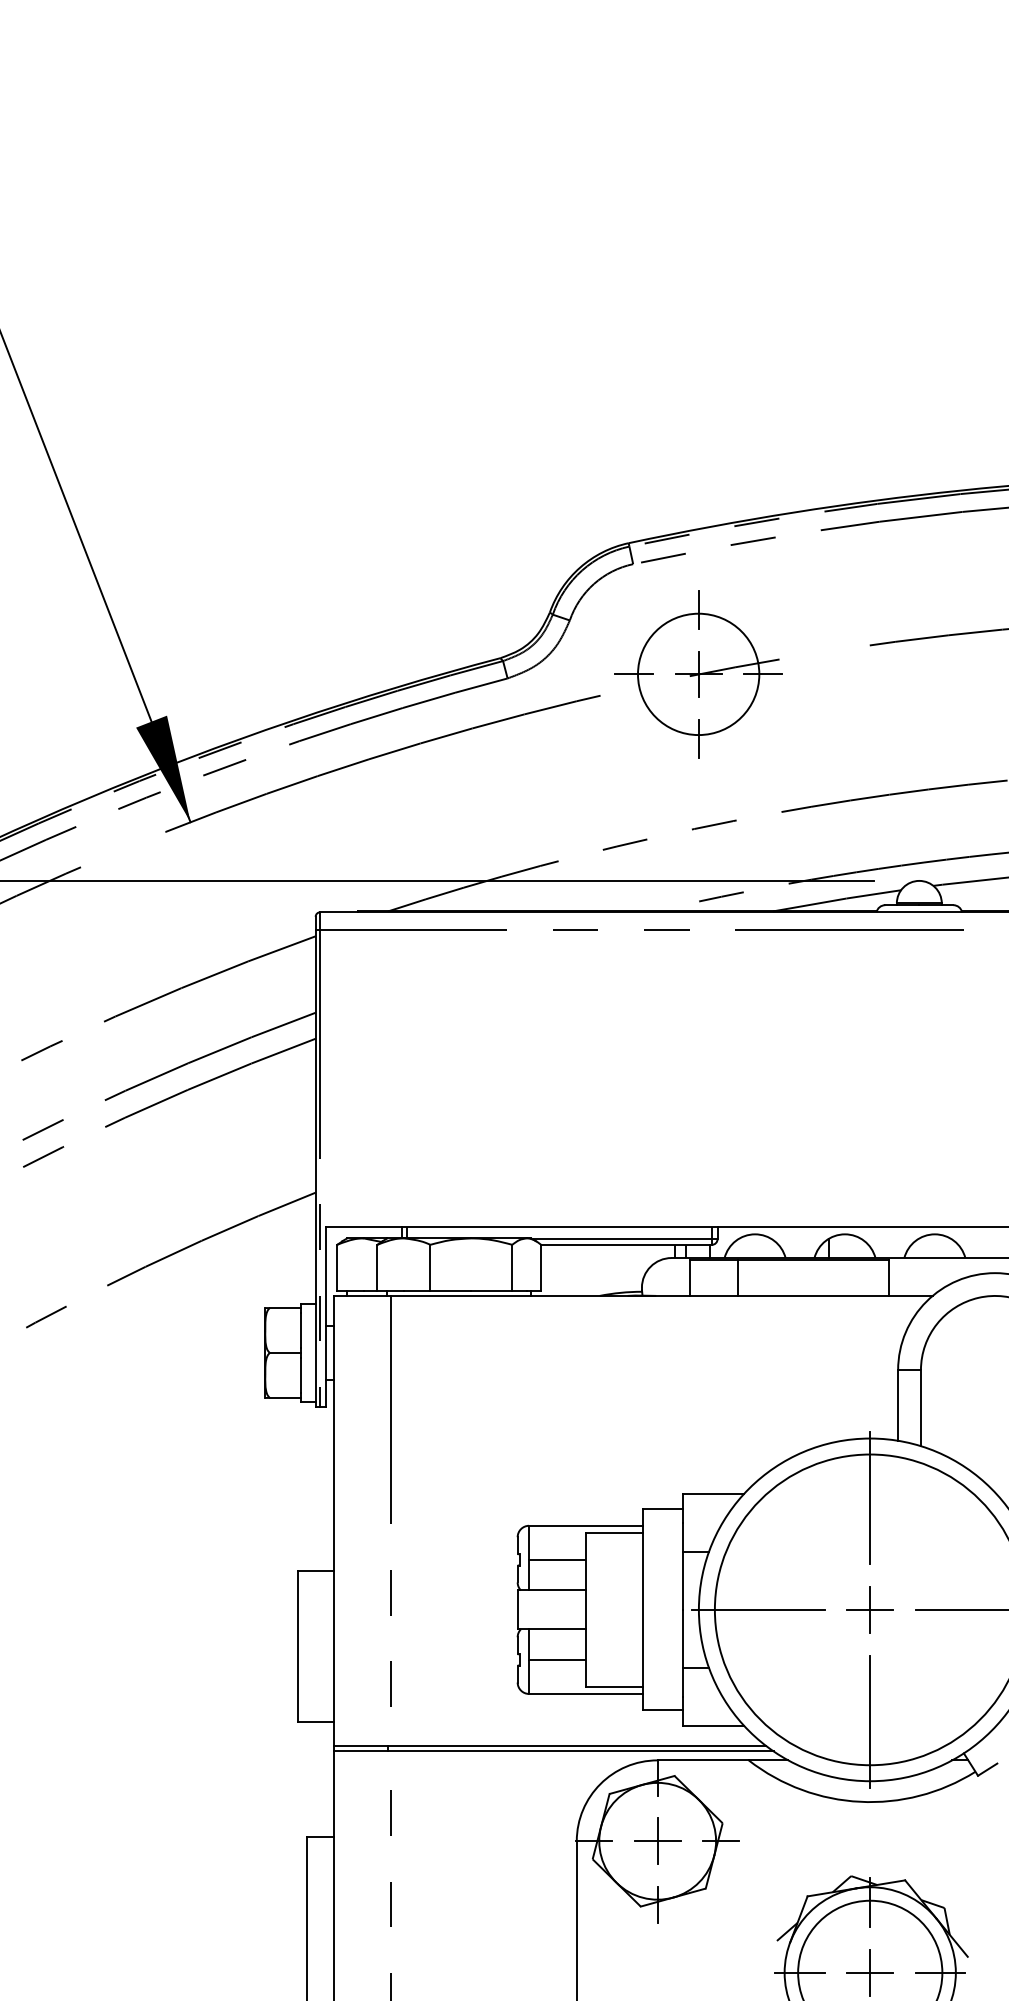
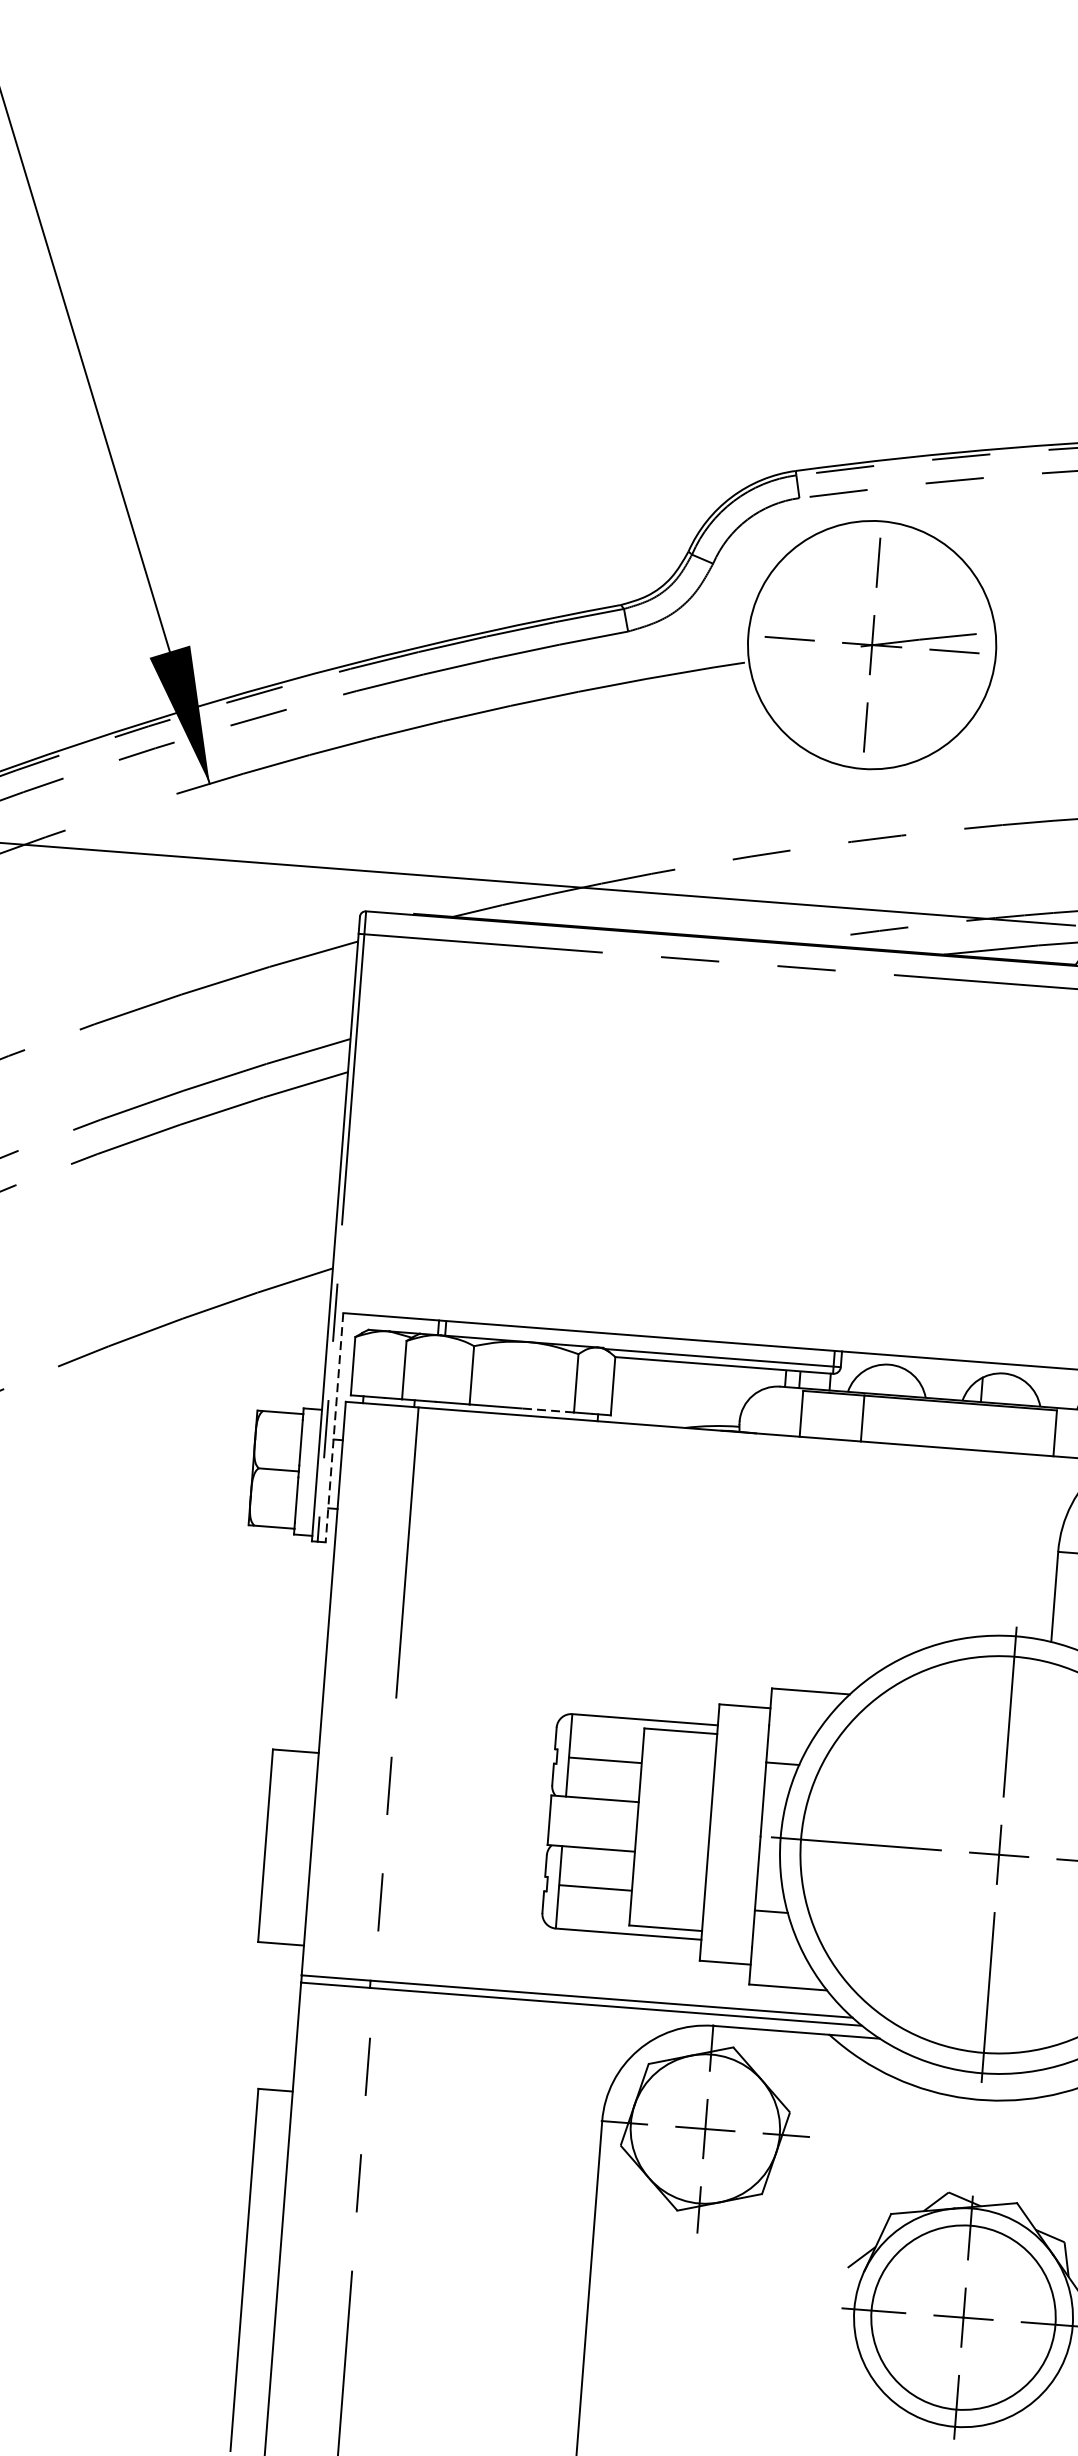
circle: (698, 674) -> (871, 645), size x1.6
line: (491, 1290) -> (547, 1410), solid -> dashed
line: (326, 1316) -> (334, 1427), solid -> dashed

